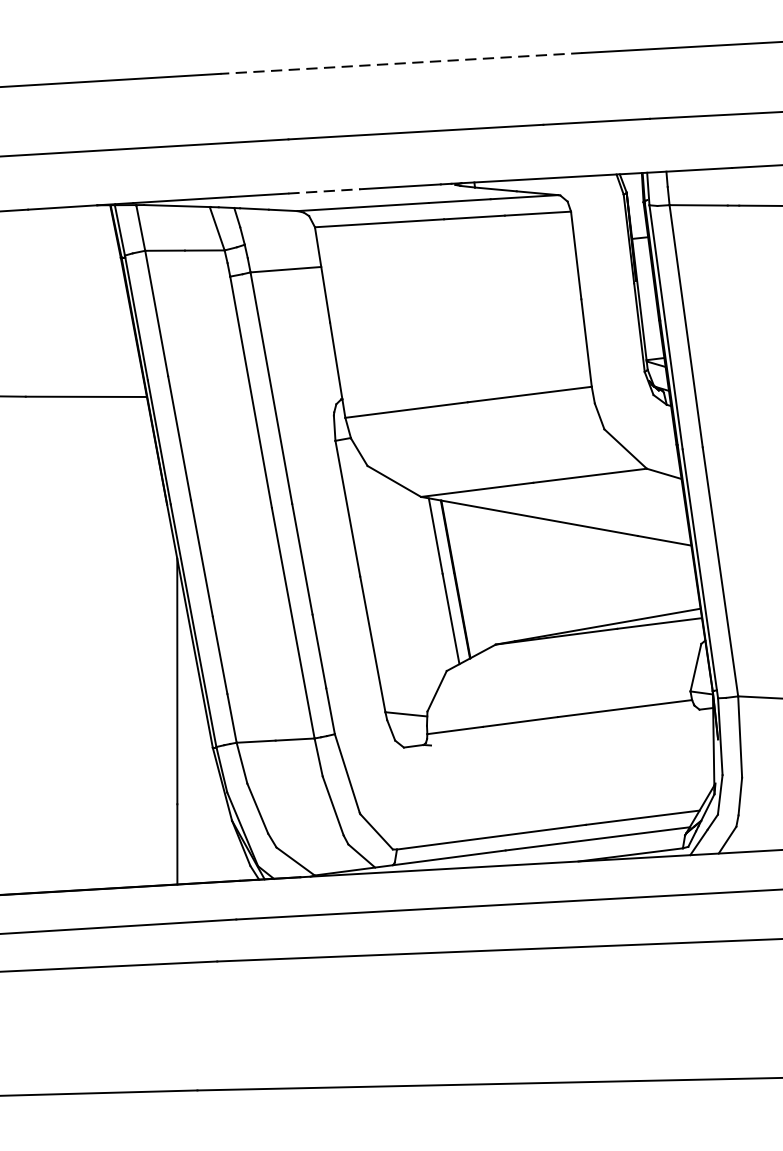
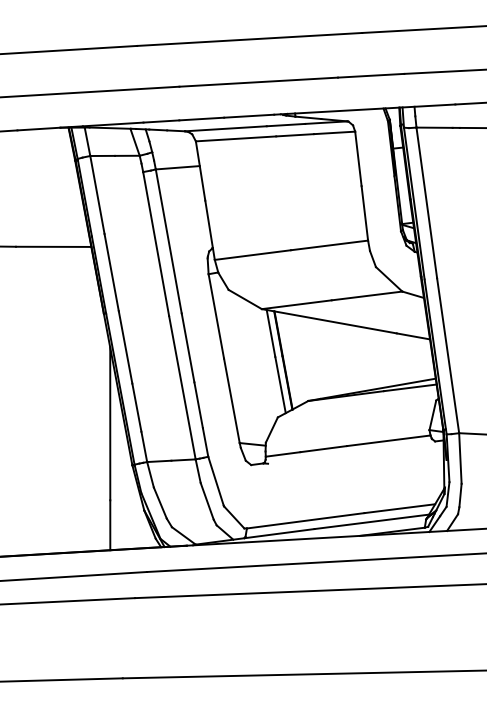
line: (401, 63) -> (249, 39), dashed -> solid
line: (325, 192) -> (202, 119), dashed -> solid

